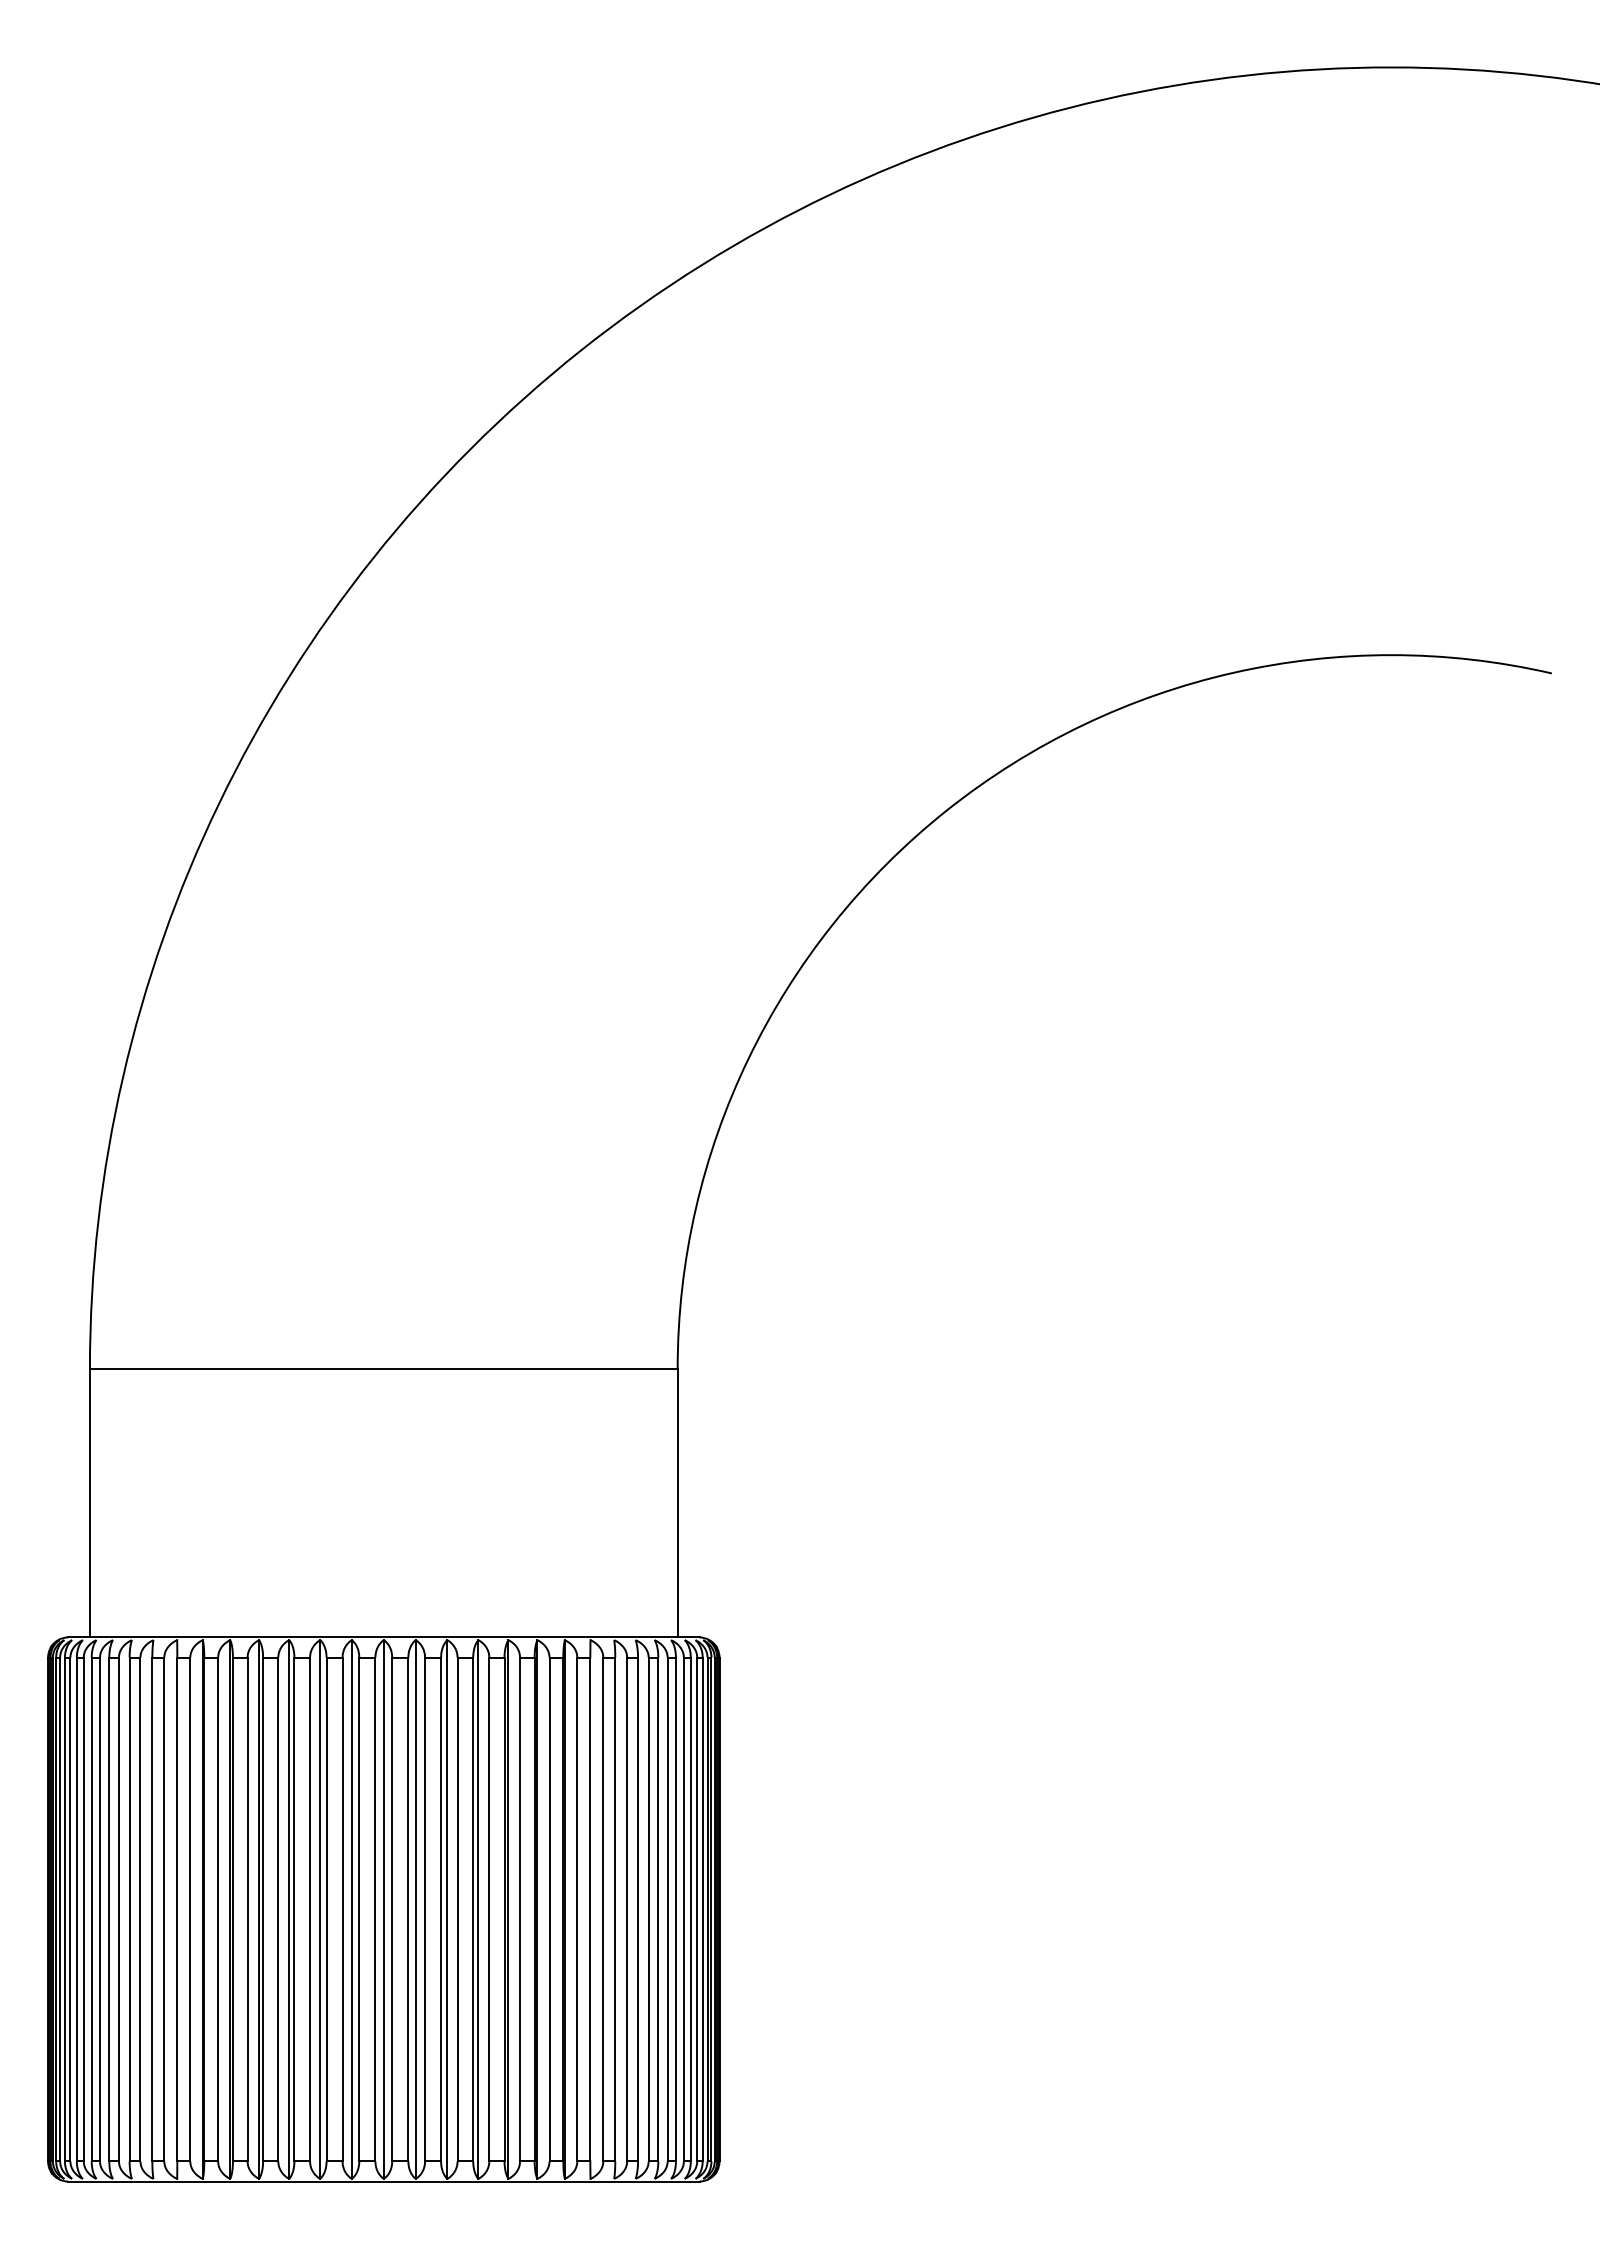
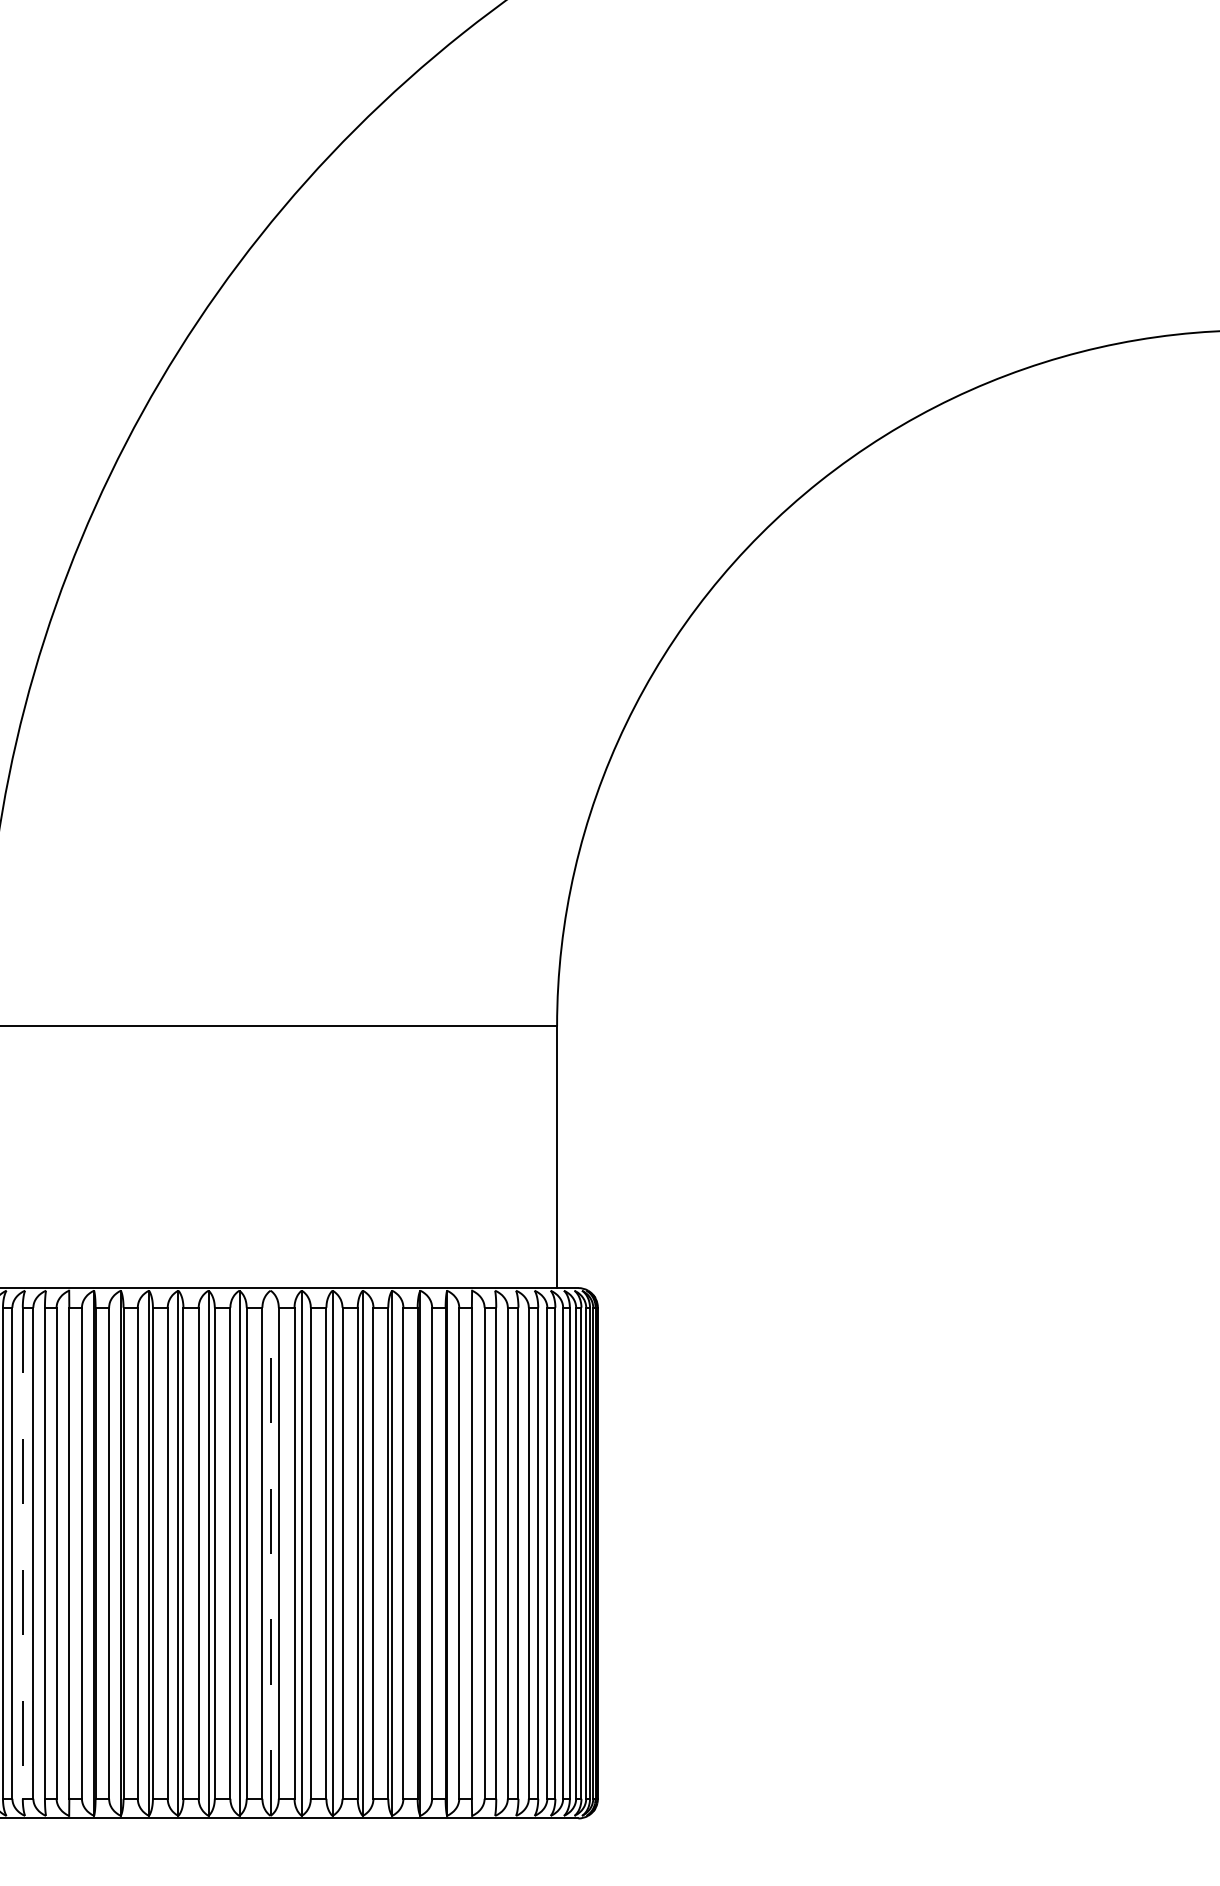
line: (129, 1909) -> (22, 1553), solid -> dashed
line: (383, 1909) -> (270, 1553), solid -> dashed

